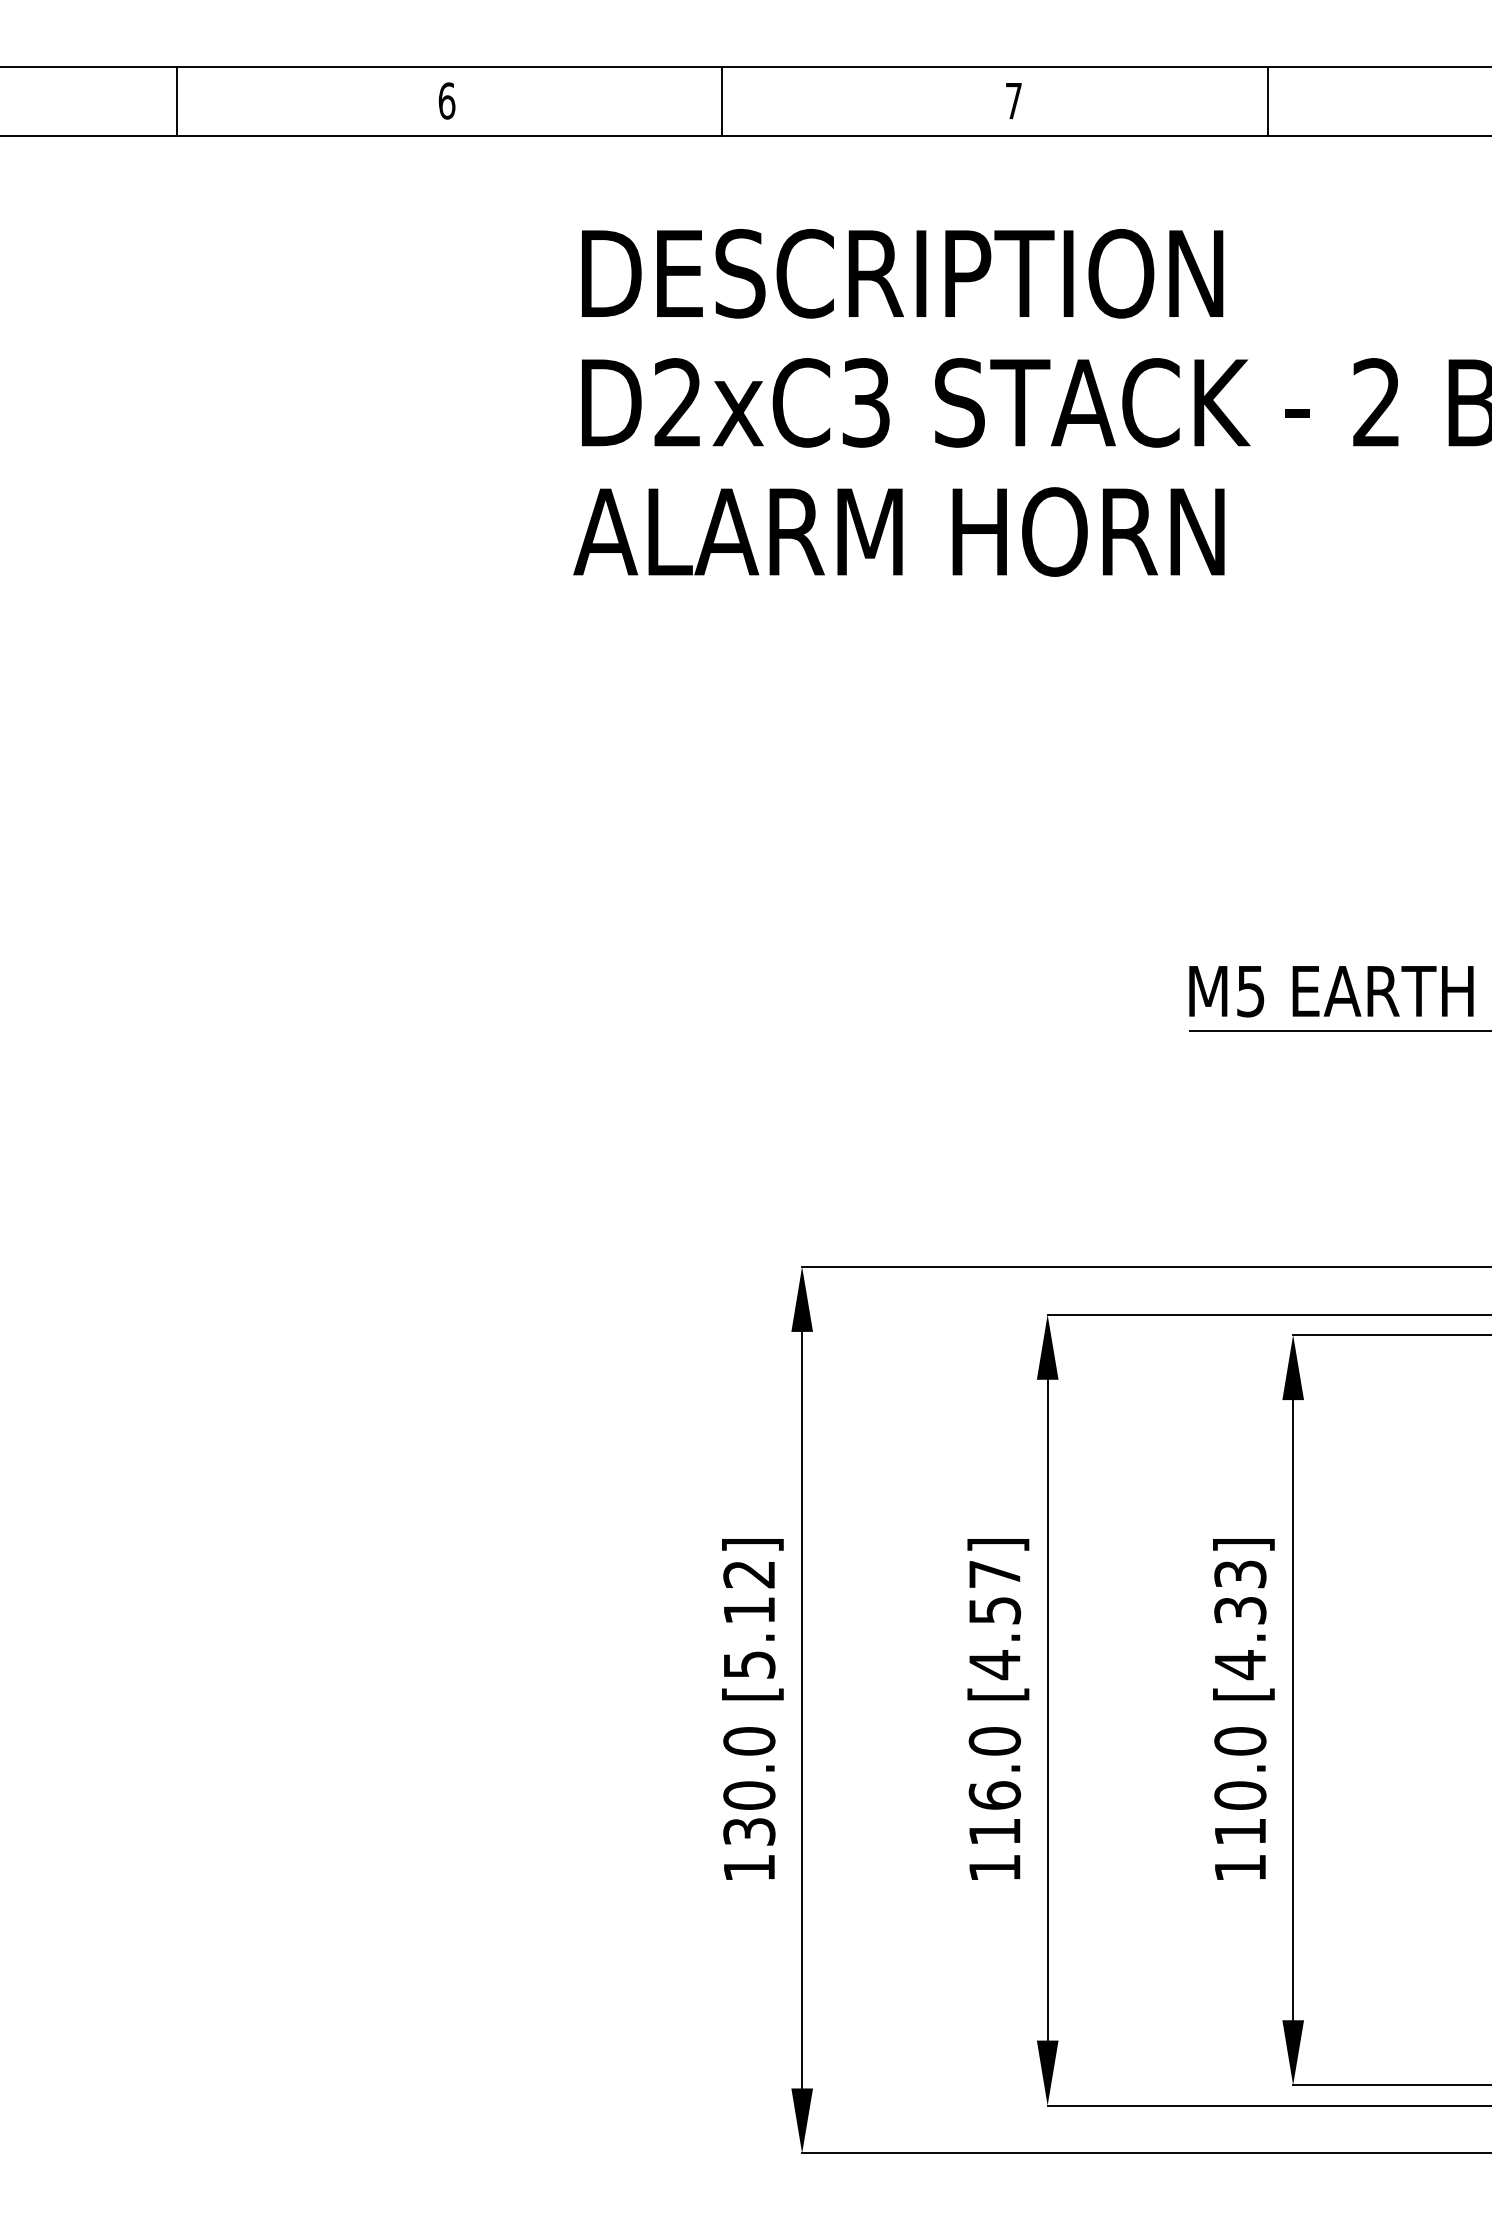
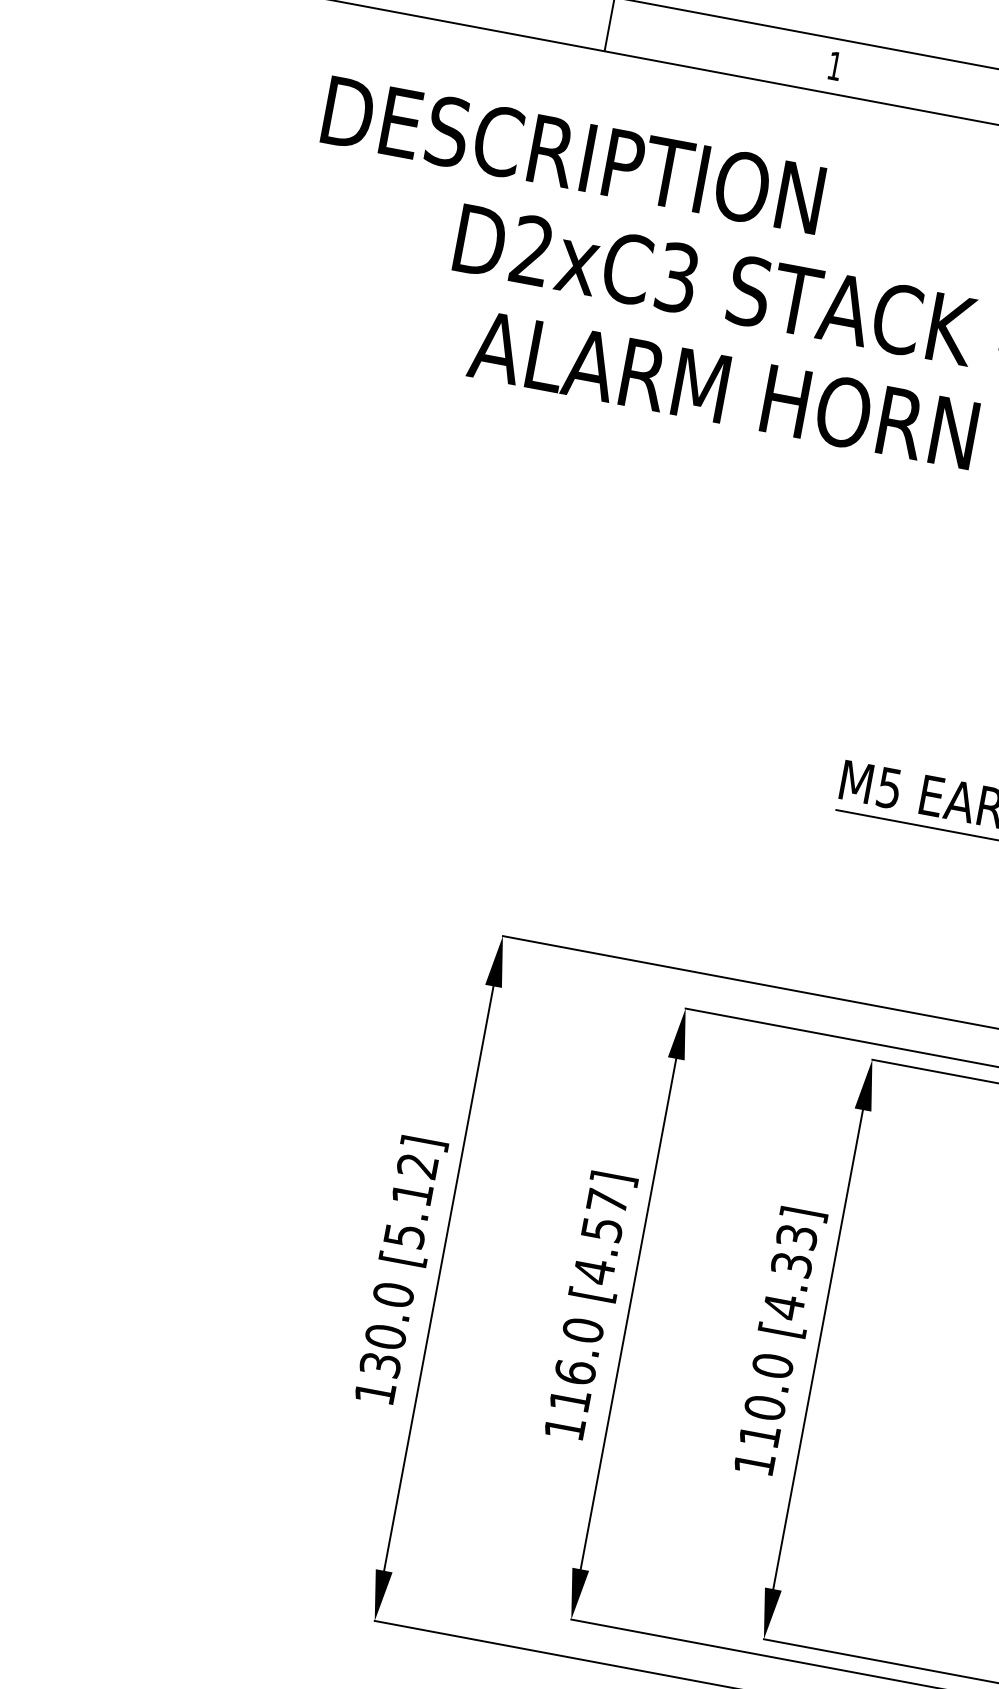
text: (1013, 101) -> (834, 66), 7 -> 1
text: (902, 273) -> (573, 155), moved
text: (898, 531) -> (723, 389), moved

